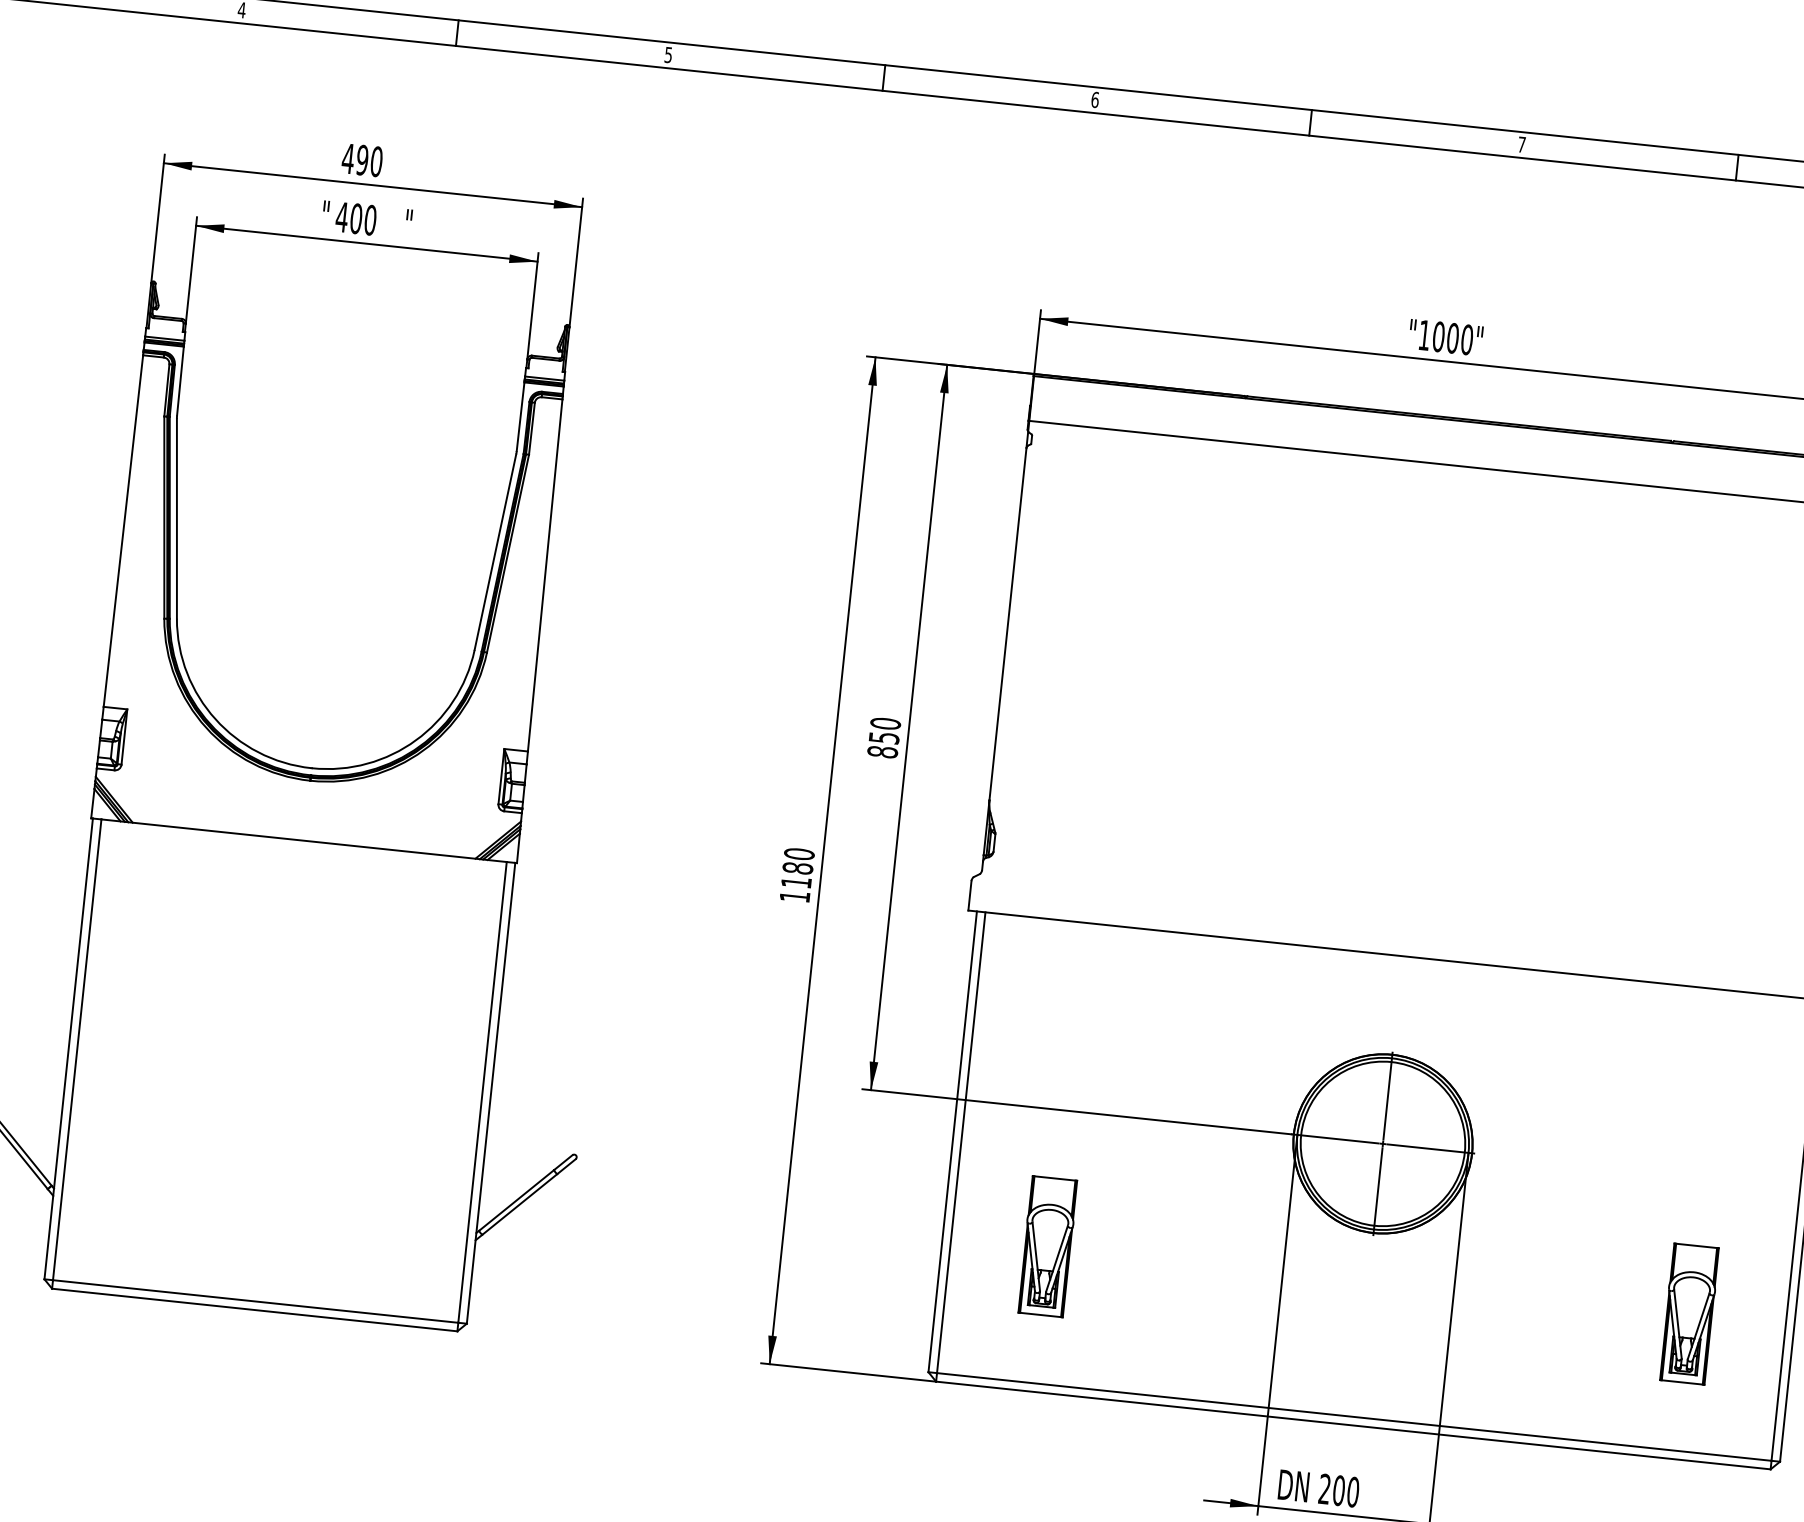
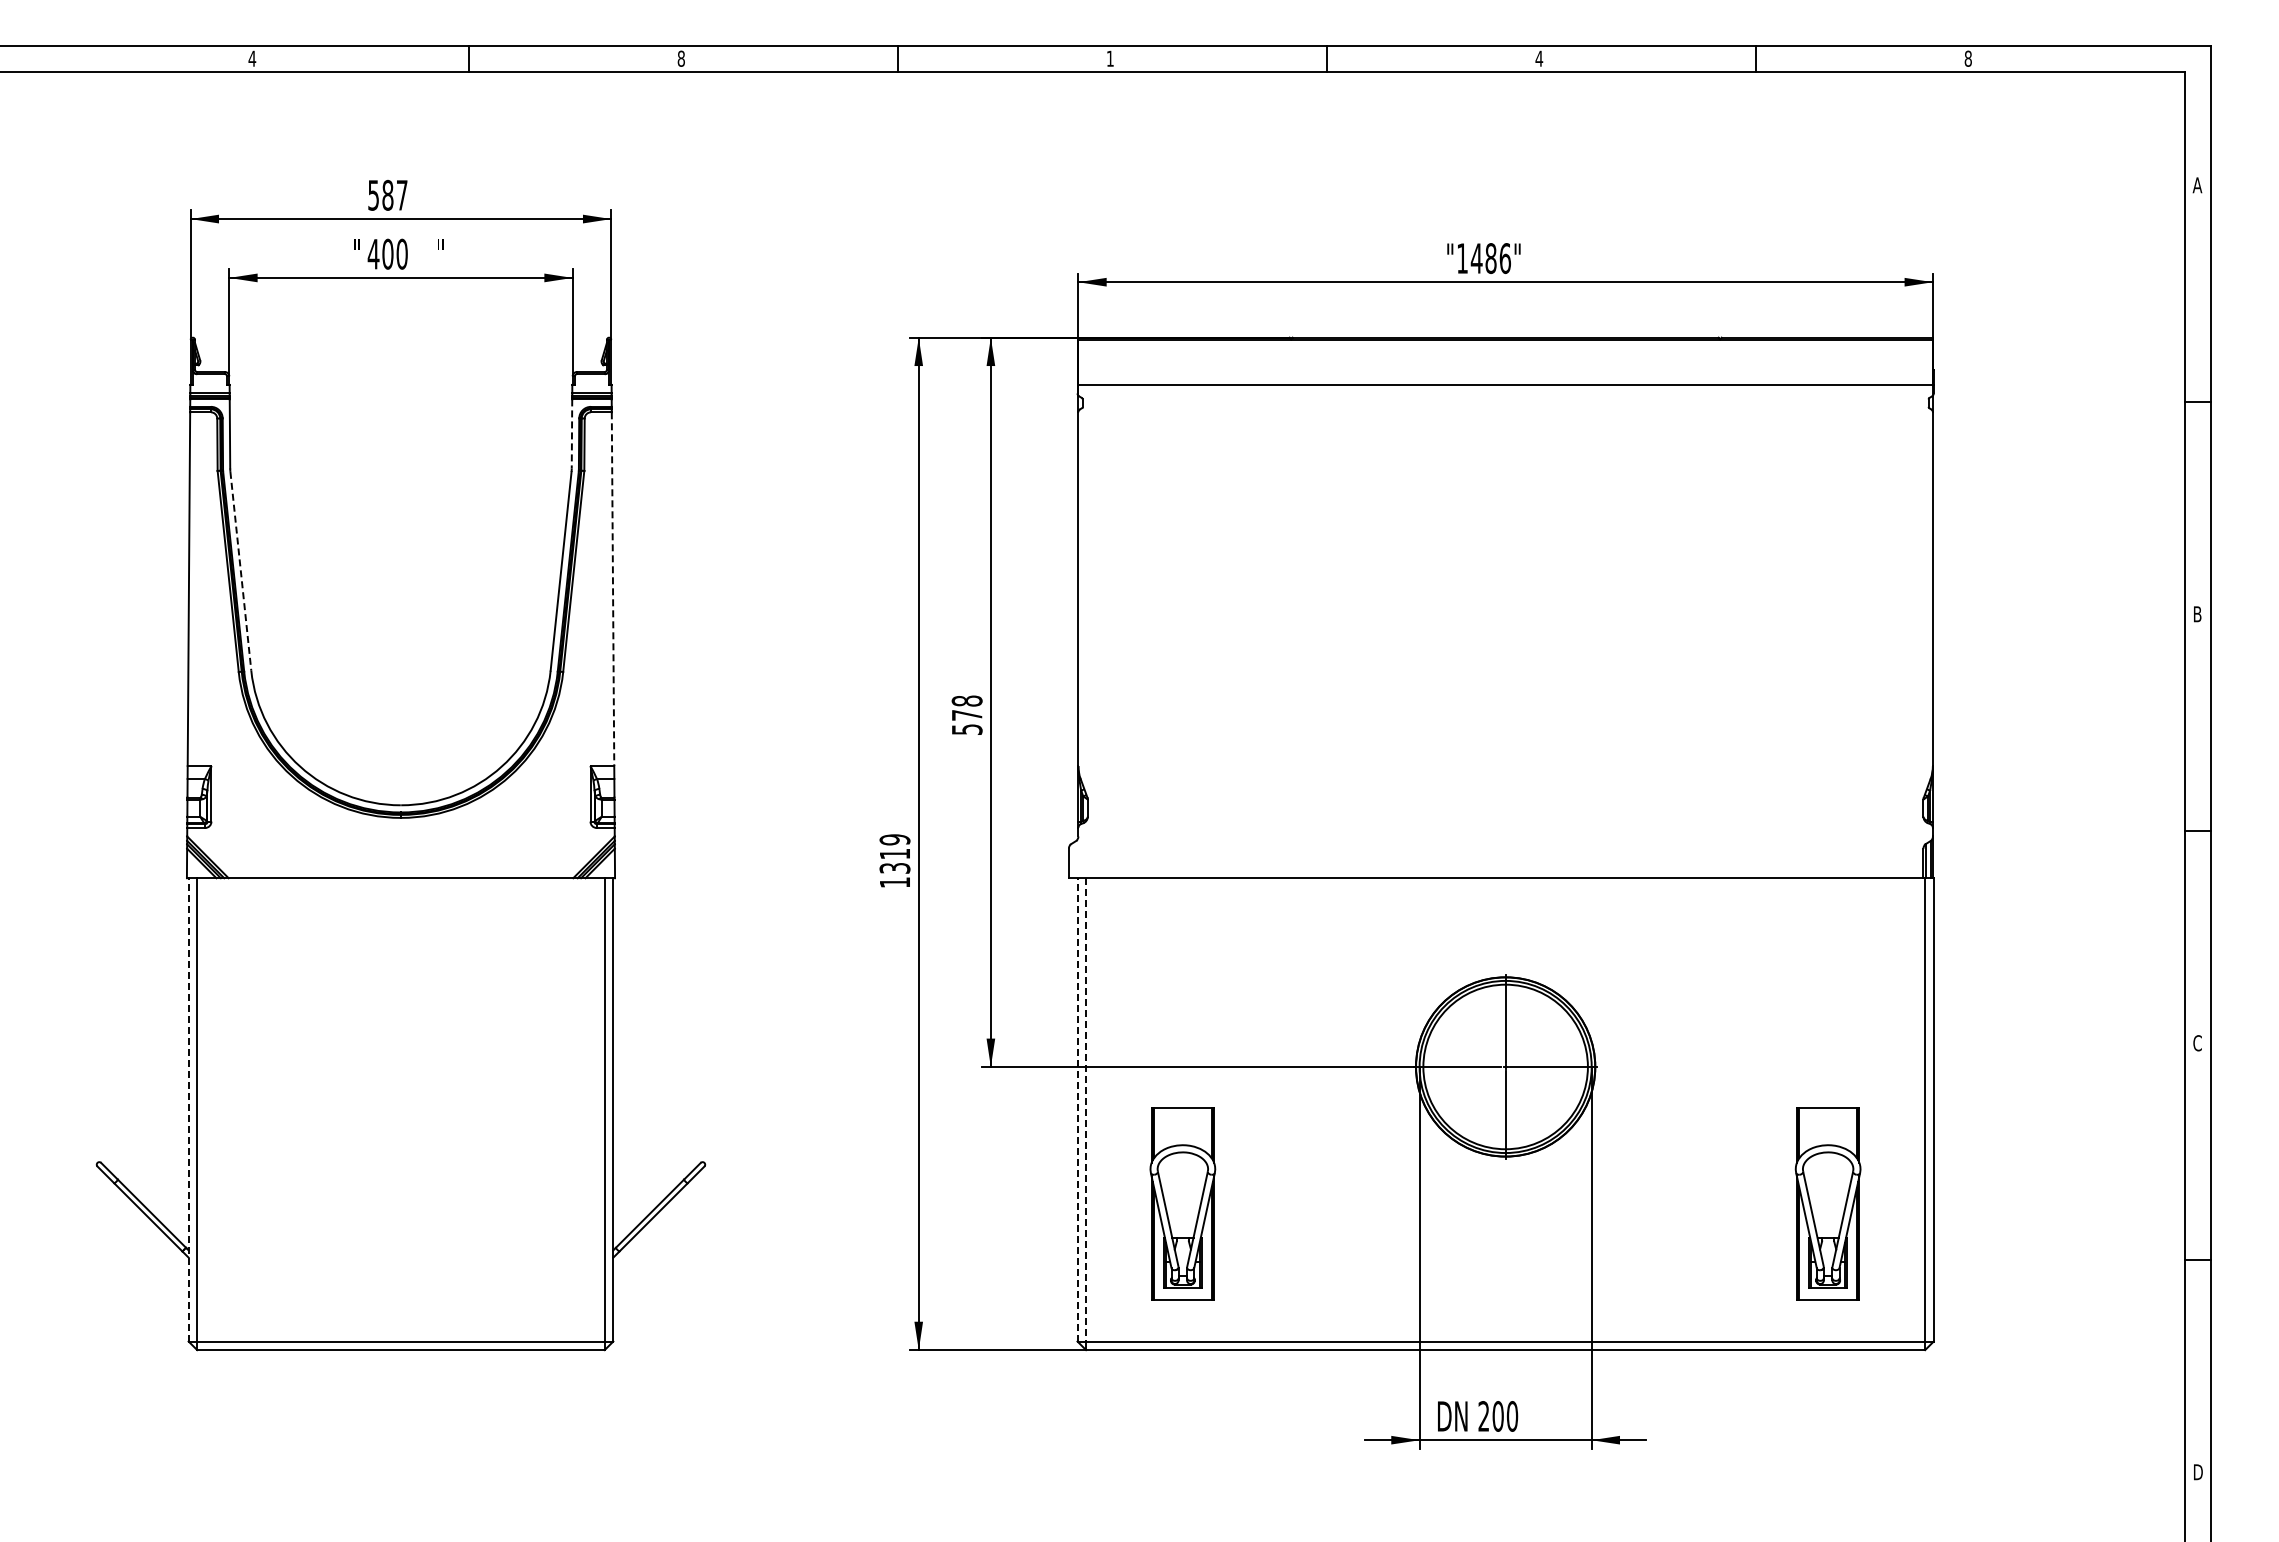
text: (667, 54) -> (680, 58), 5 -> 8
text: (1095, 99) -> (1110, 58), 6 -> 1
text: (1522, 144) -> (1539, 58), 7 -> 4
text: (362, 159) -> (387, 194), 490 -> 587
text: (1452, 338) -> (1490, 258), "1000" -> "1486"
line: (520, 416) -> (571, 433), solid -> dashed
line: (176, 518) -> (240, 571), solid -> dashed
line: (545, 575) -> (613, 589), solid -> dashed
text: (883, 738) -> (966, 715), 850 -> 578
text: (797, 867) -> (894, 853), 1180 -> 1319
line: (68, 1048) -> (188, 1109), solid -> dashed
line: (952, 1141) -> (1077, 1109), solid -> dashed
line: (961, 1142) -> (1086, 1109), solid -> dashed
part: (1048, 1247) -> (1183, 1204), size x1.4
part: (1689, 1314) -> (1828, 1204), size x1.4

